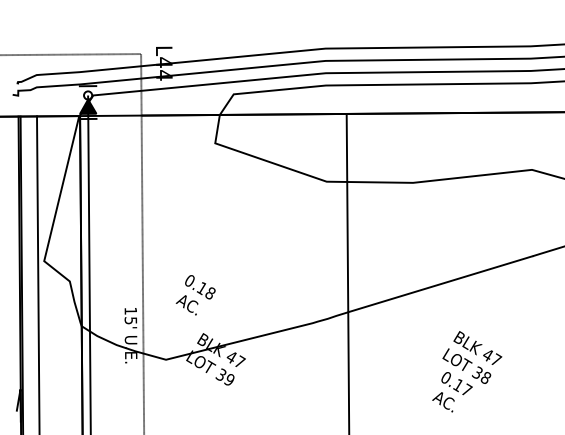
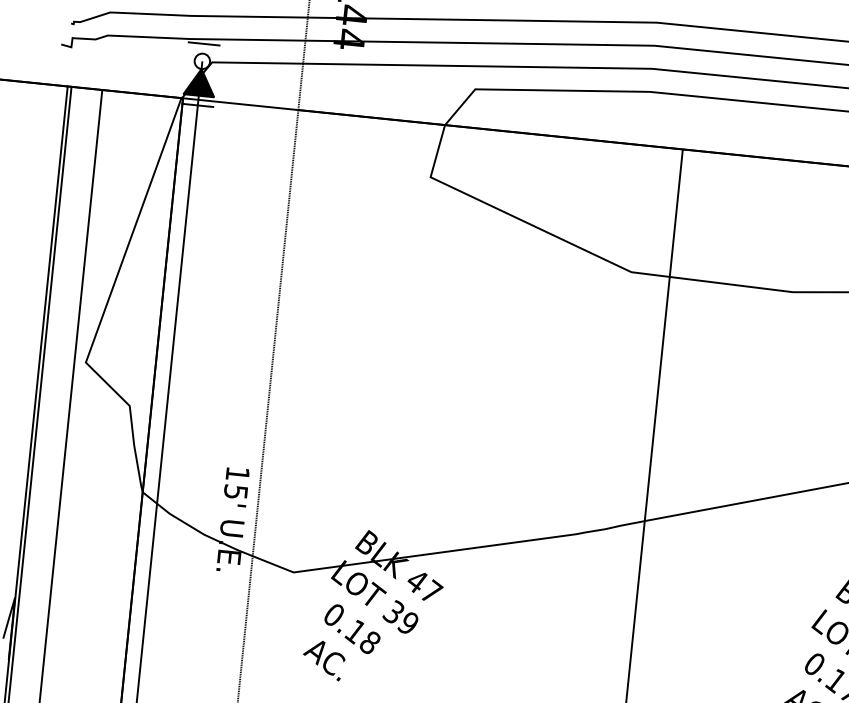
text: (195, 295) -> (341, 643), moved

